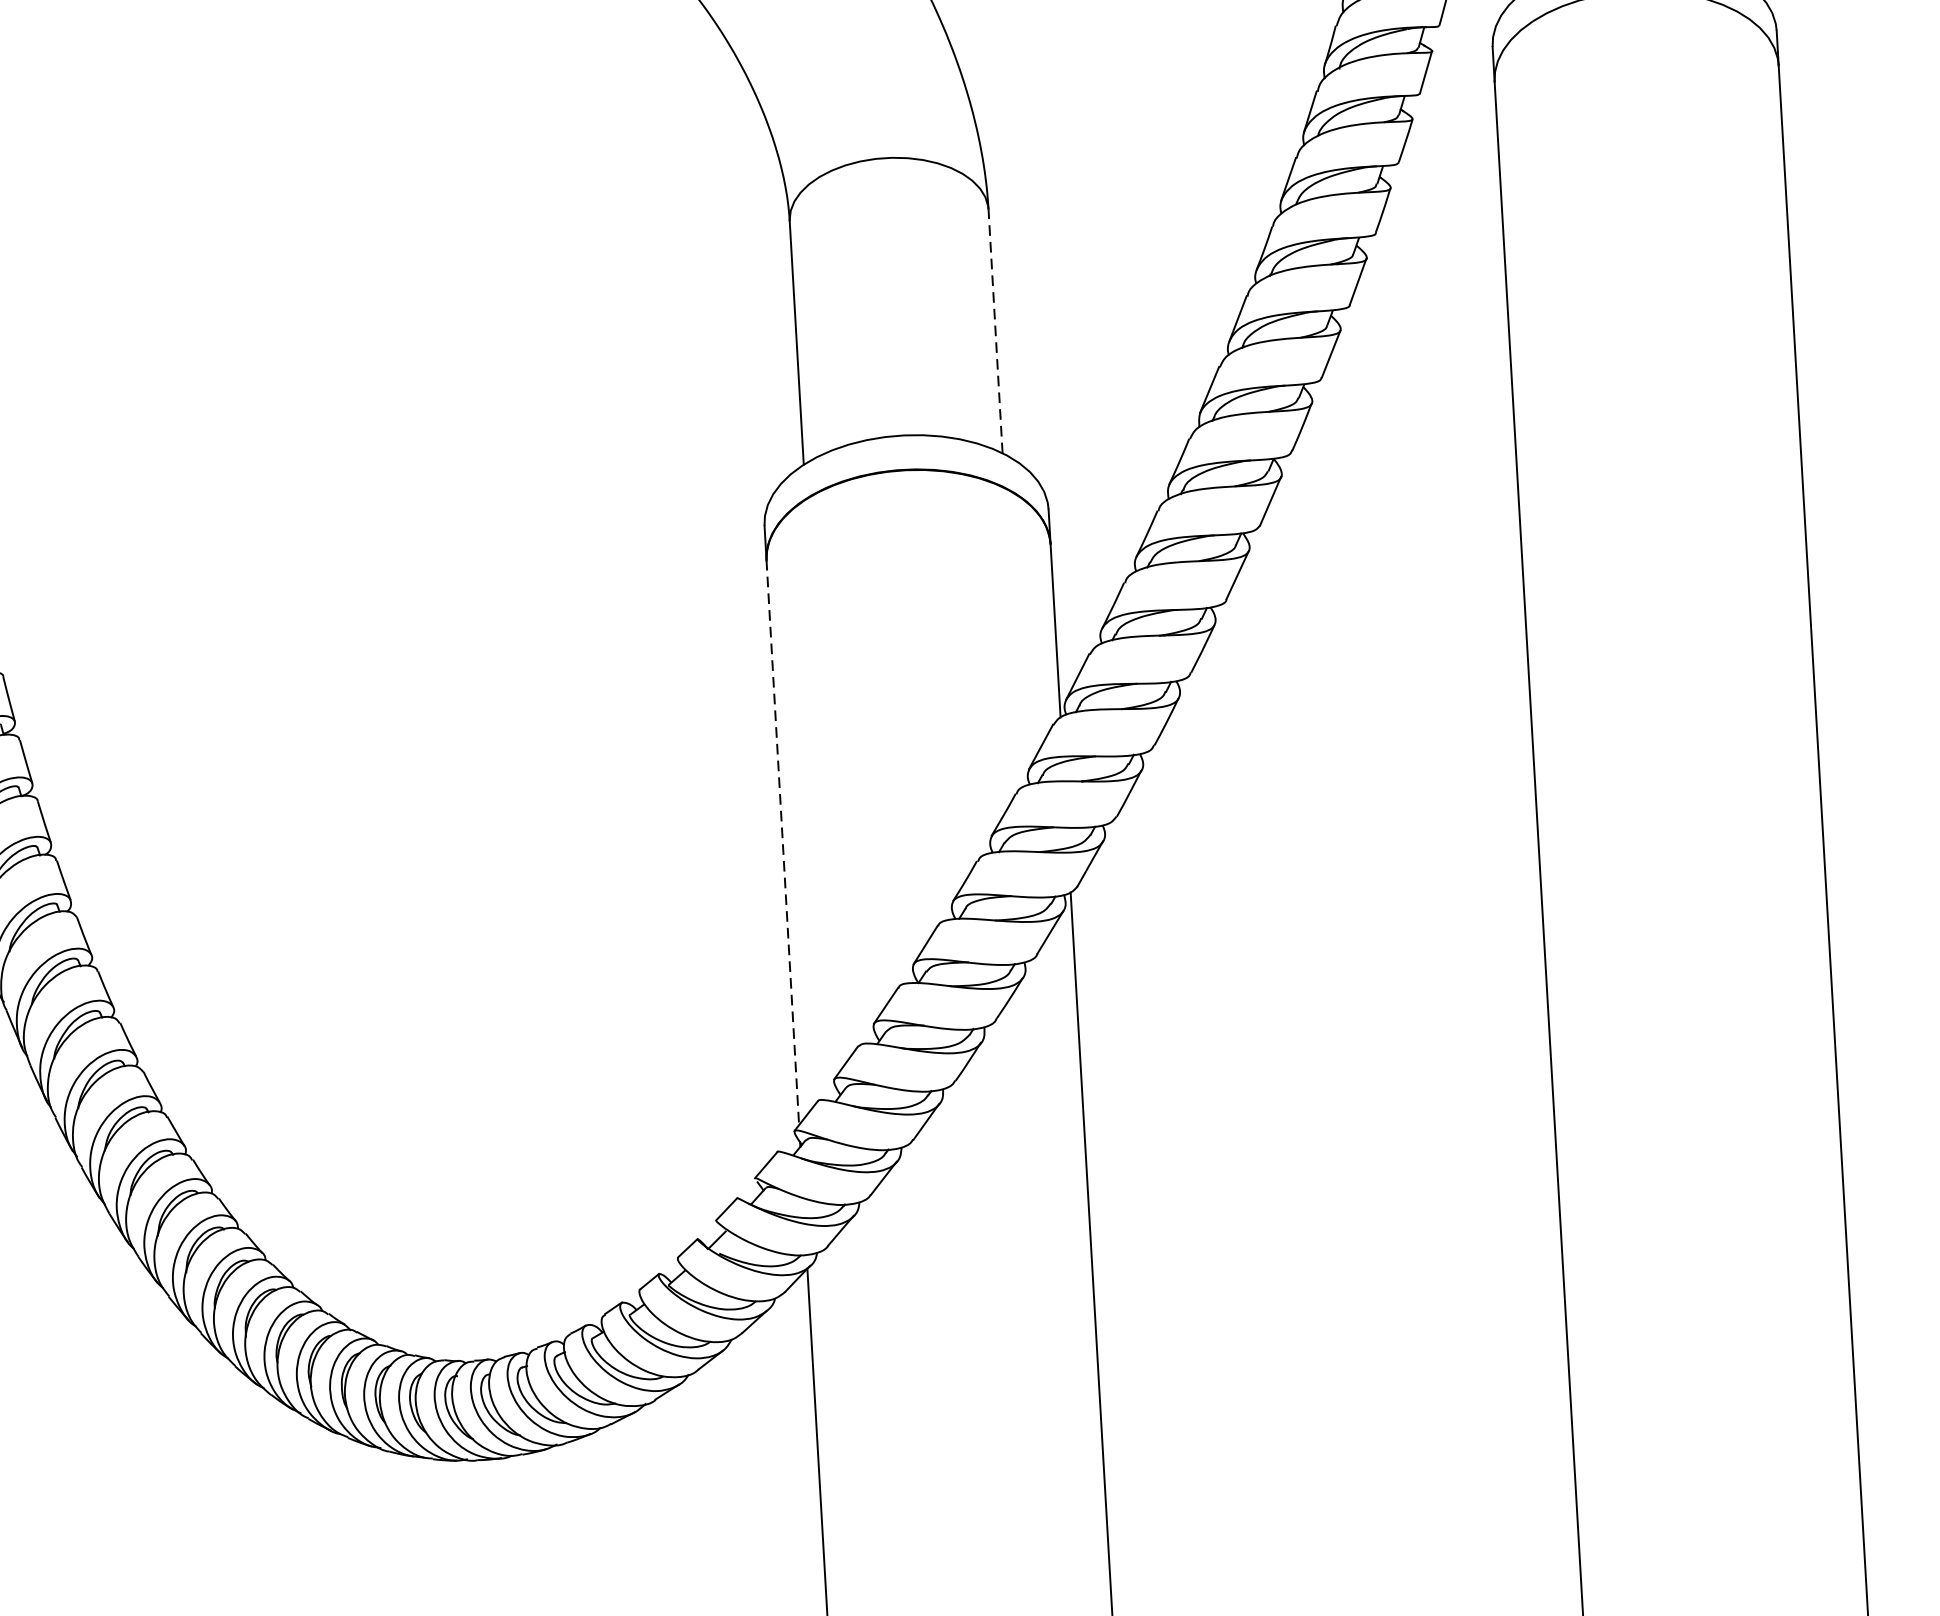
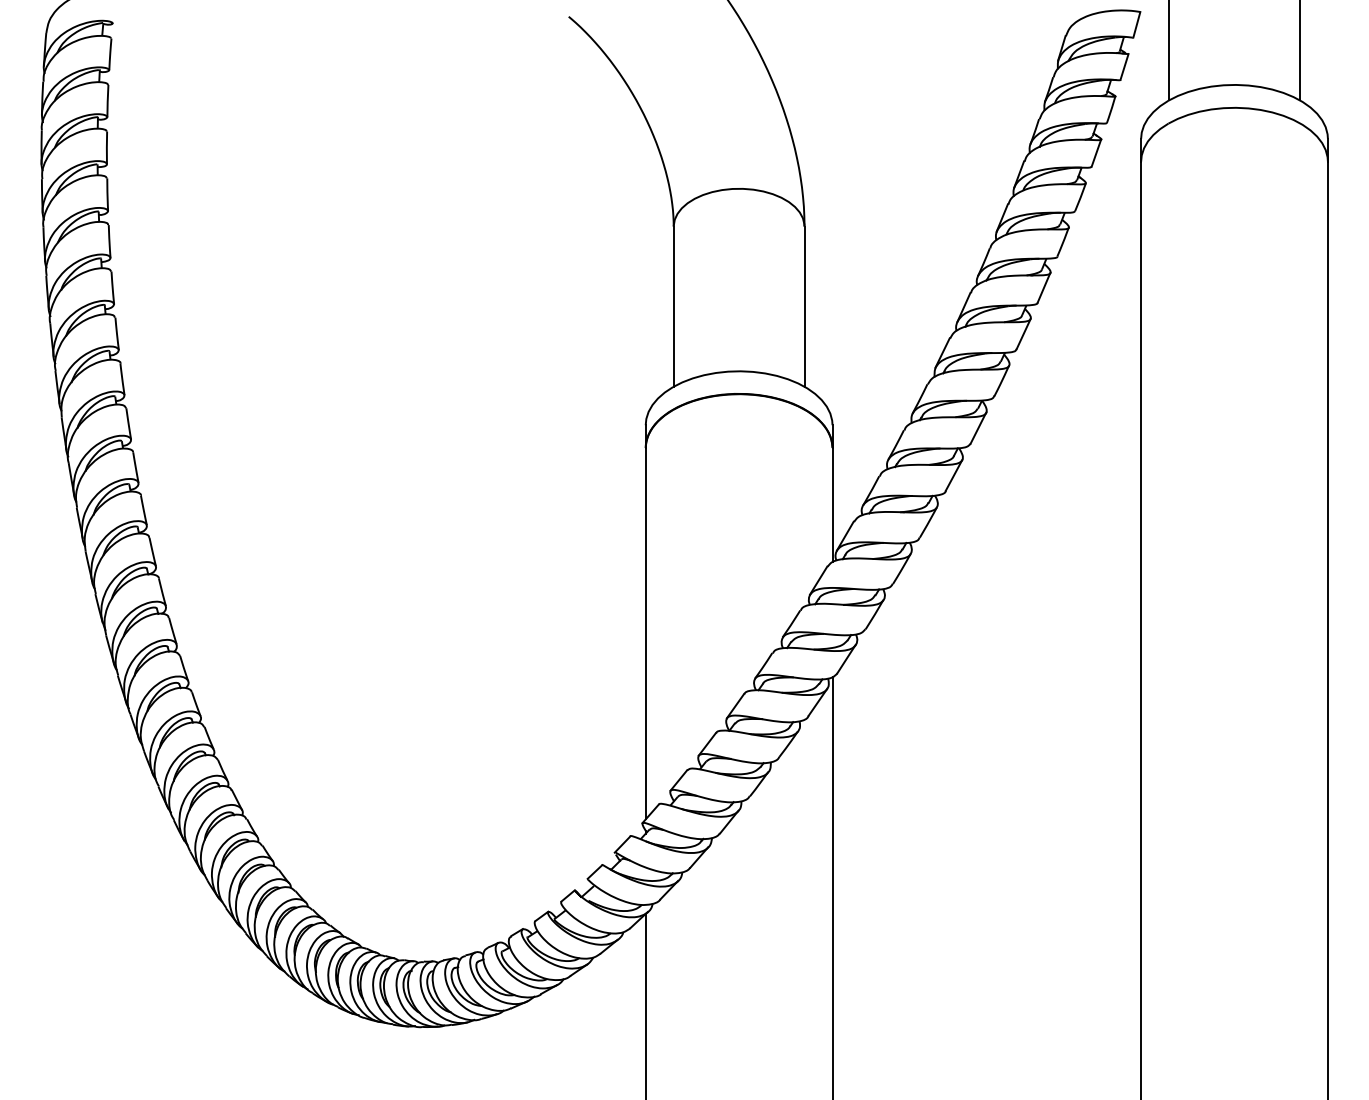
line: (995, 331) -> (804, 306), dashed -> solid
line: (782, 842) -> (645, 633), dashed -> solid

